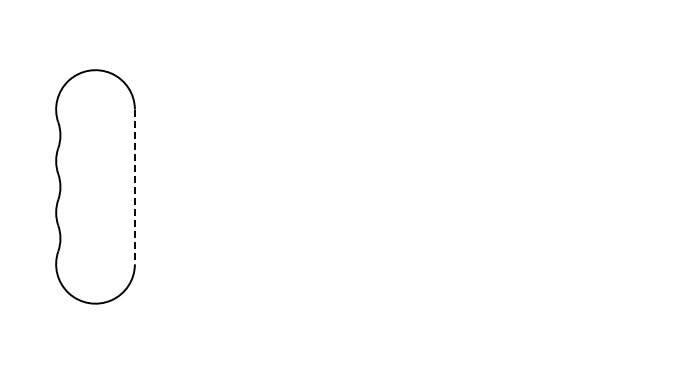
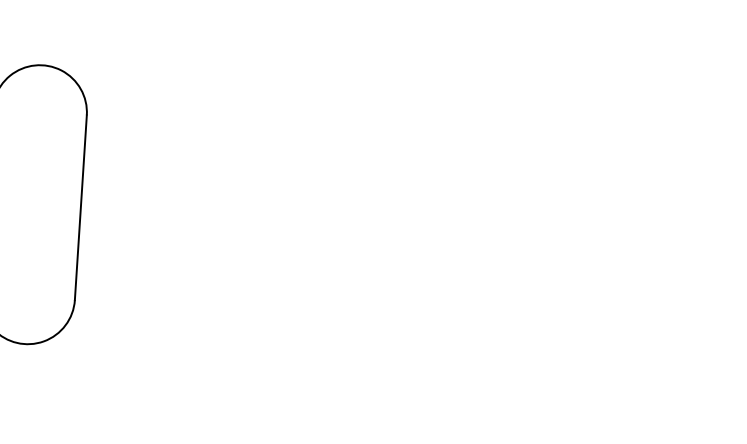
line: (134, 187) -> (80, 208), dashed -> solid

